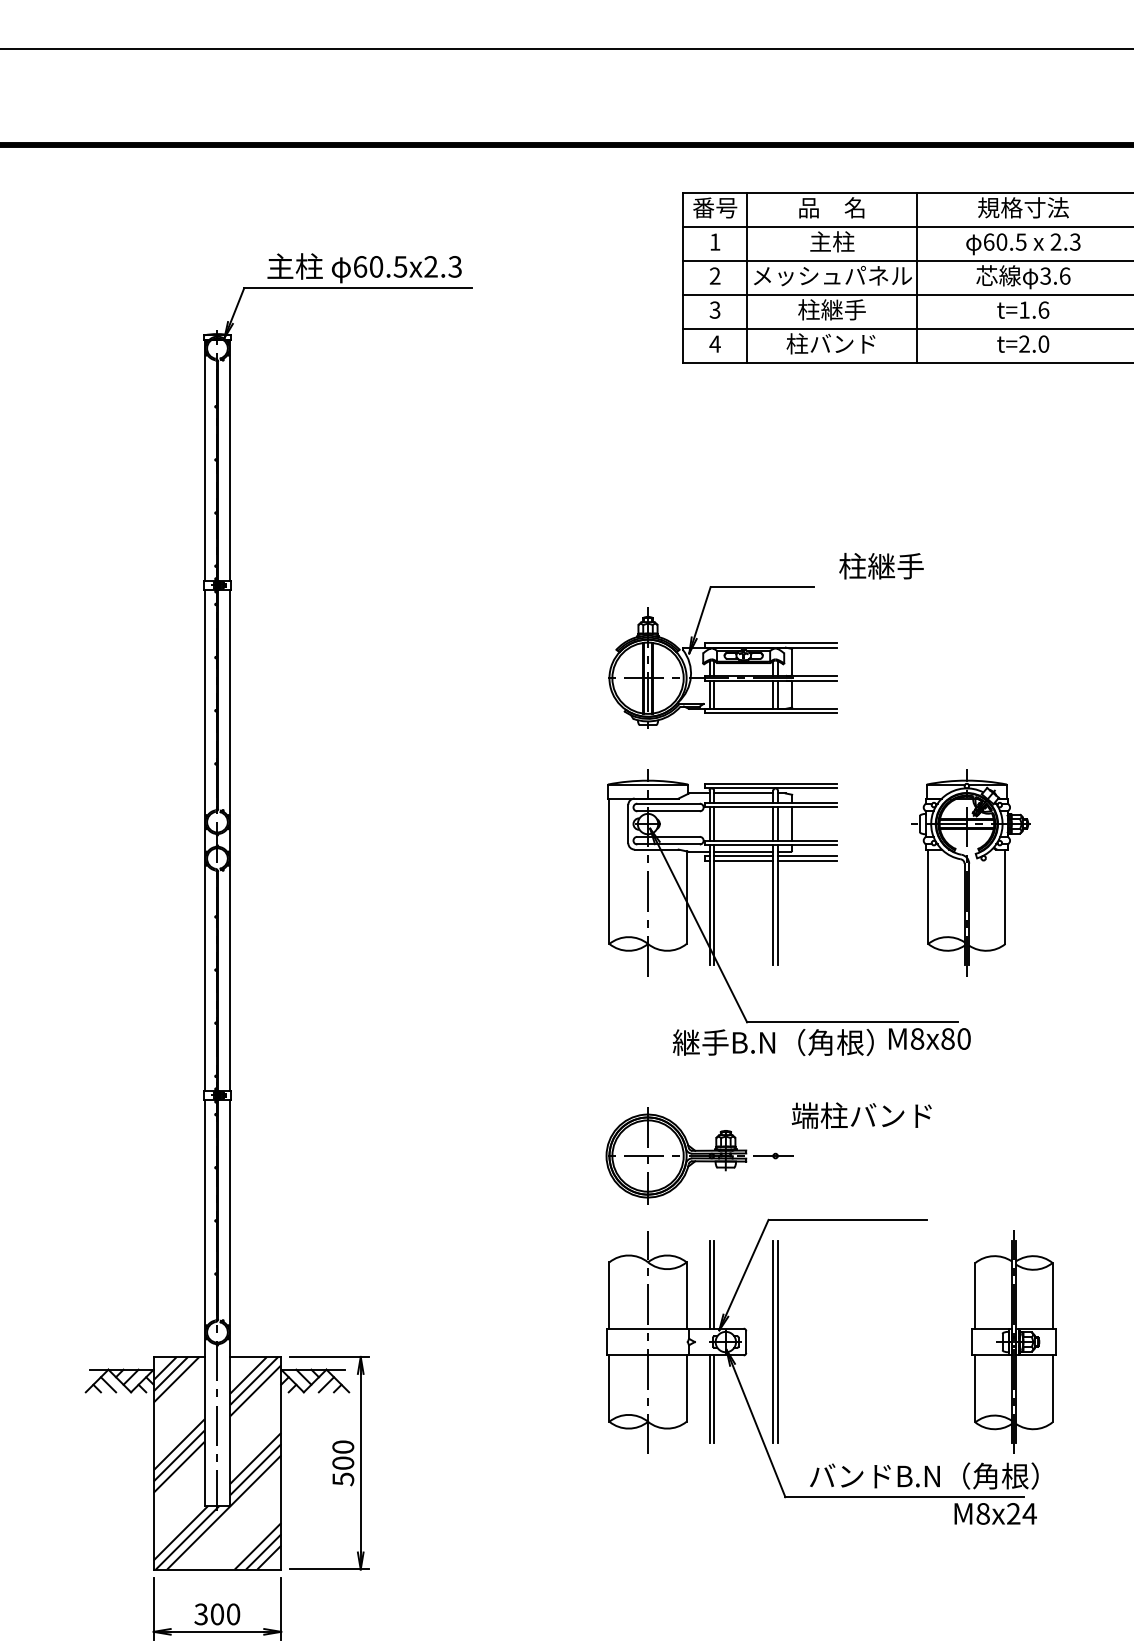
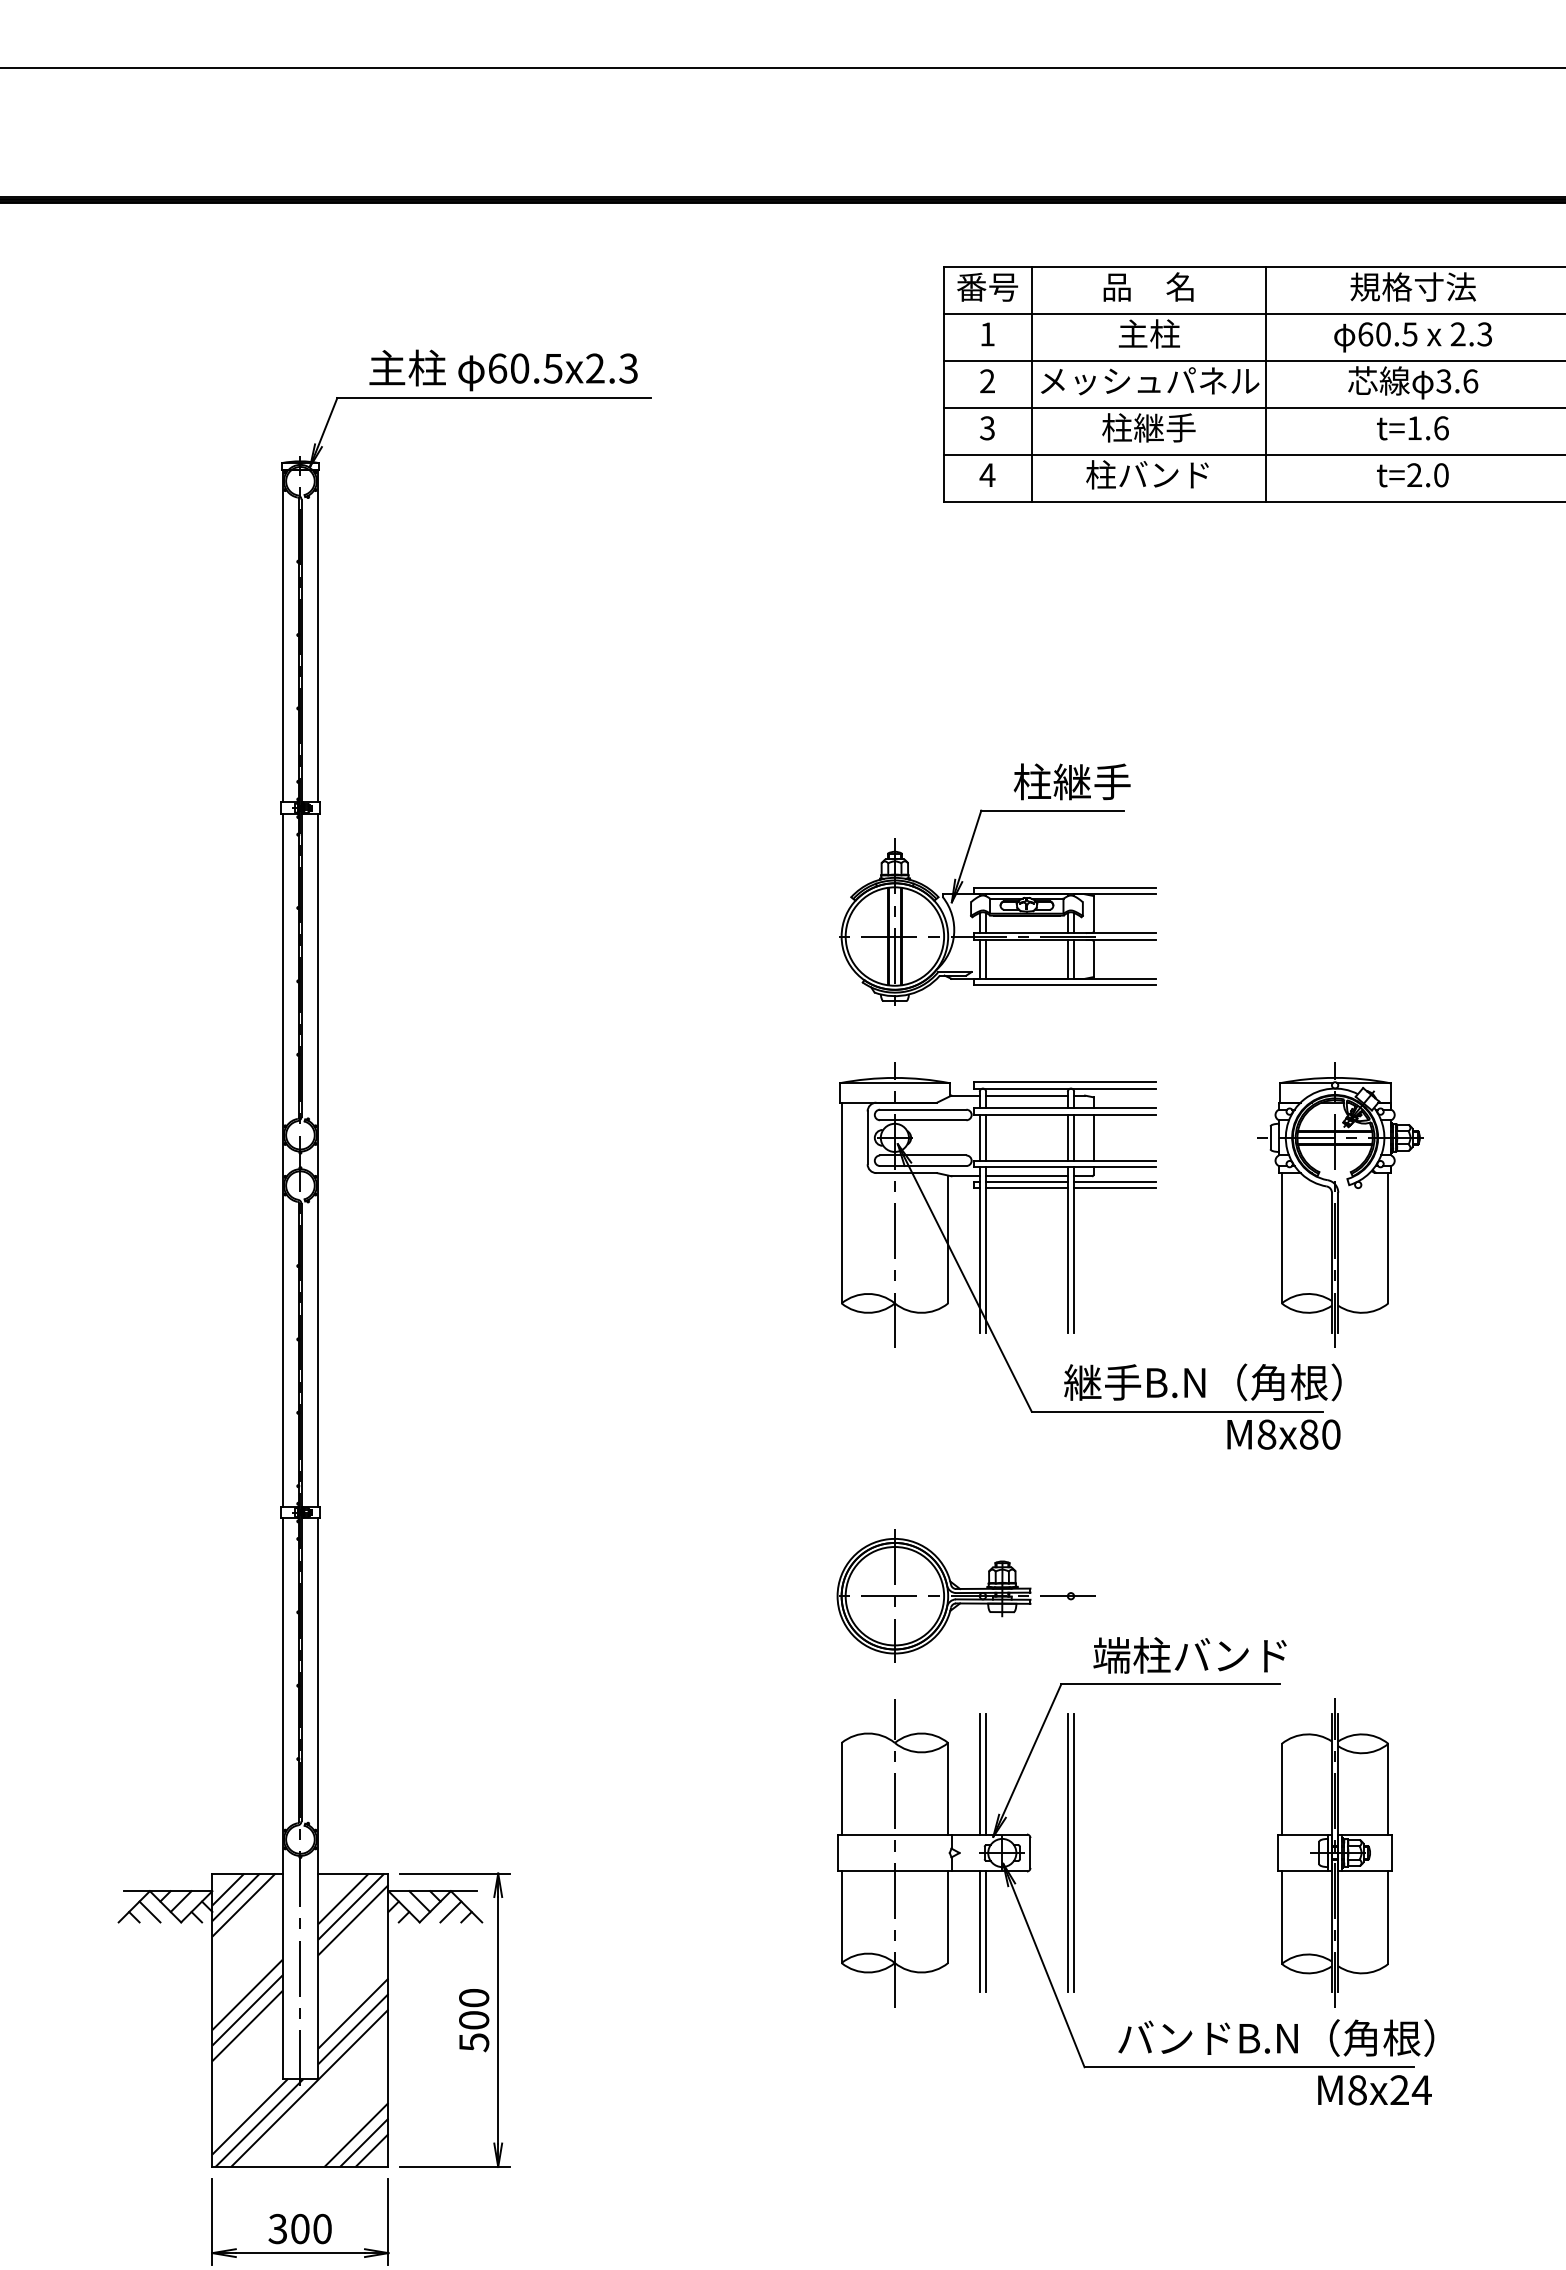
text: (880, 565) -> (1071, 781), moved
text: (773, 1042) -> (1202, 1382), moved
text: (861, 1115) -> (1189, 1655), moved
part: (1013, 1341) -> (1334, 1852), moved

